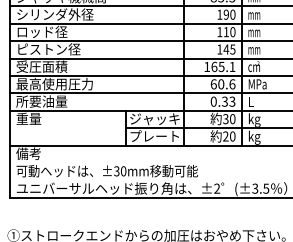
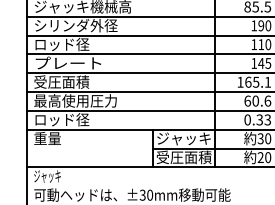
text: (49, 49) -> (69, 63), ピストン径 -> プレート
text: (41, 101) -> (61, 119), 所要油量 -> ロッド径
text: (154, 136) -> (183, 157), プレート -> 受圧面積
text: (28, 153) -> (47, 175), 備考 -> ジャッキ

